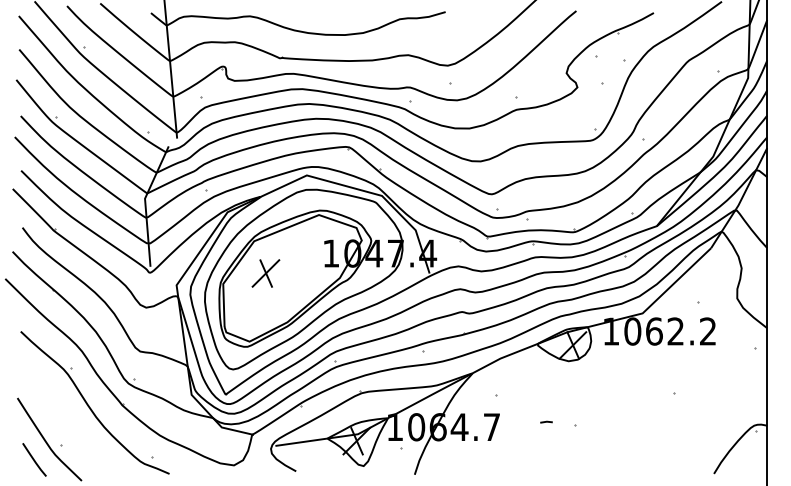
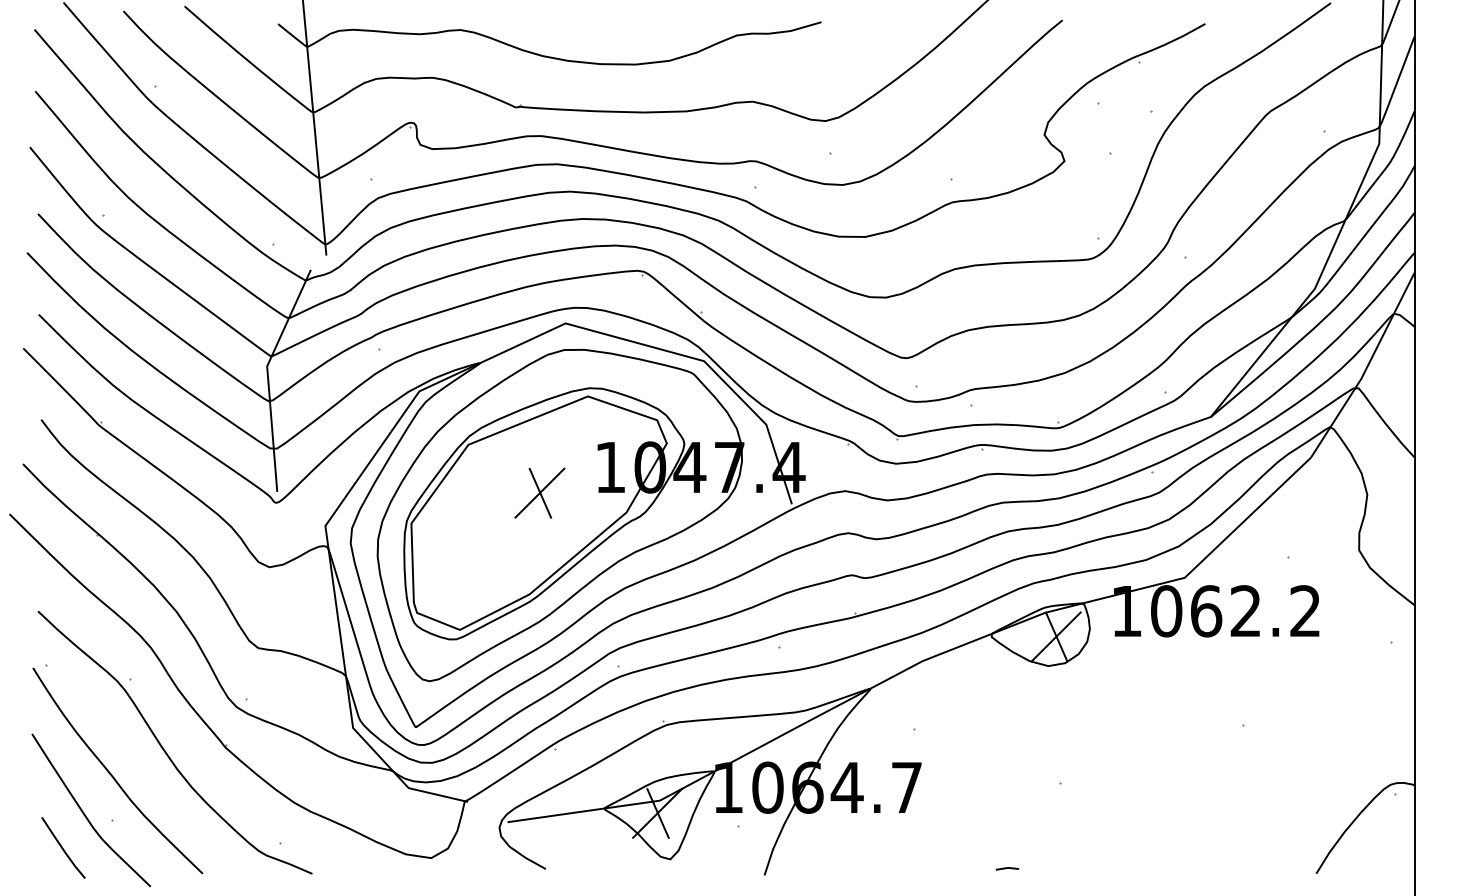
part: (265, 273) -> (539, 493), moved
part: (63, 417) -> (116, 769), added
line: (546, 421) -> (1007, 867), moved

